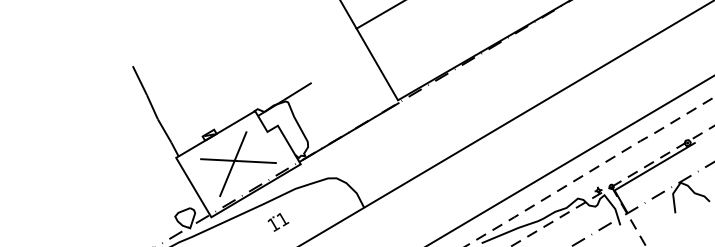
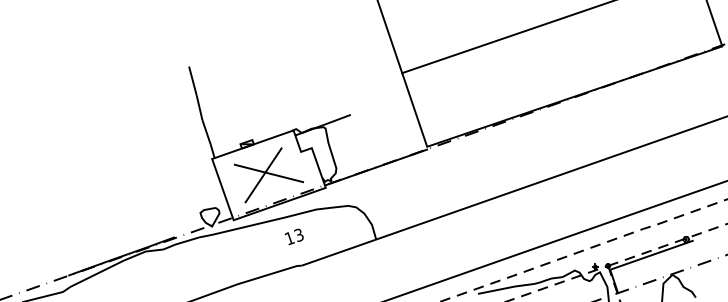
text: (283, 218) -> (299, 234), 11 -> 13

